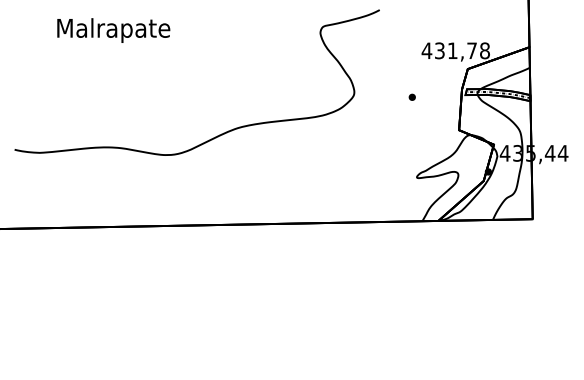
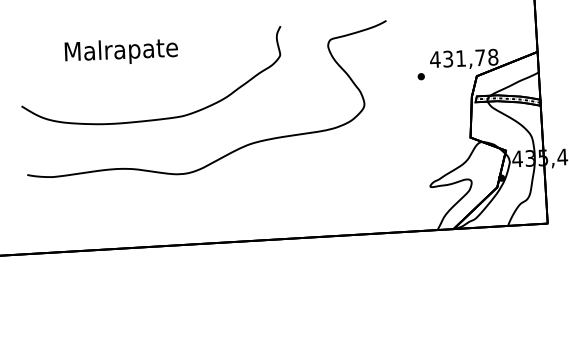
part: (411, 96) -> (420, 75), moved
curve: (146, 98) -> (156, 118), added

